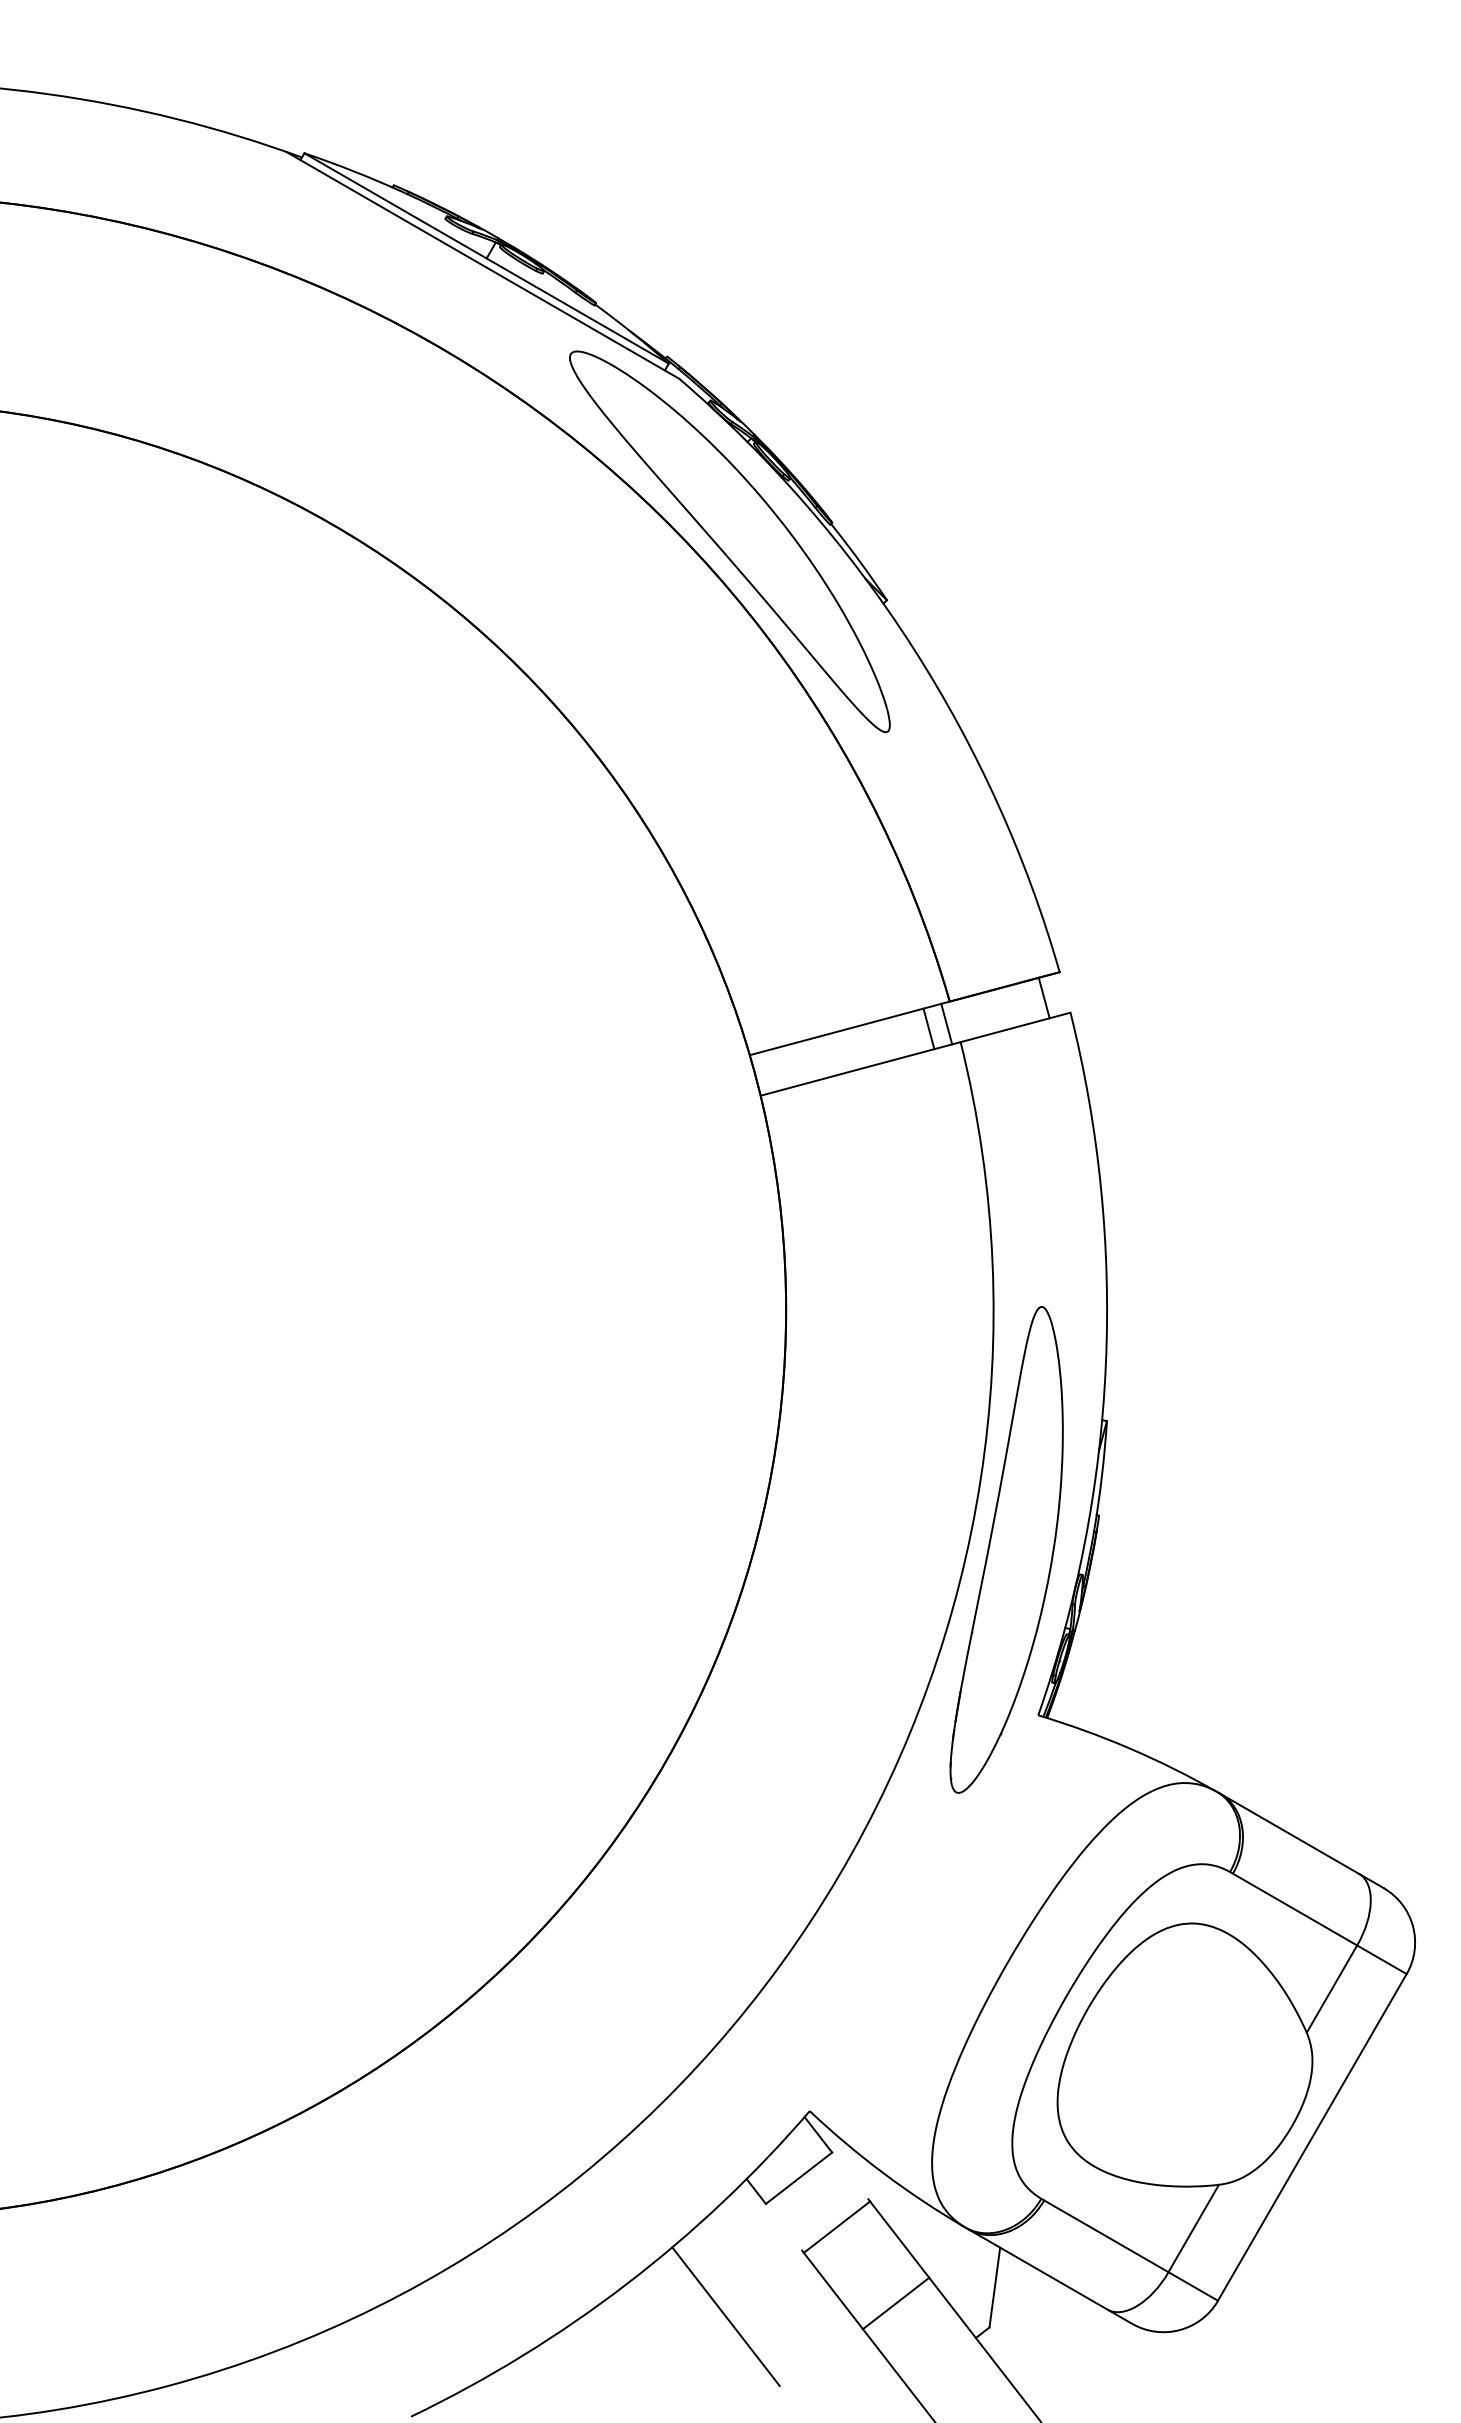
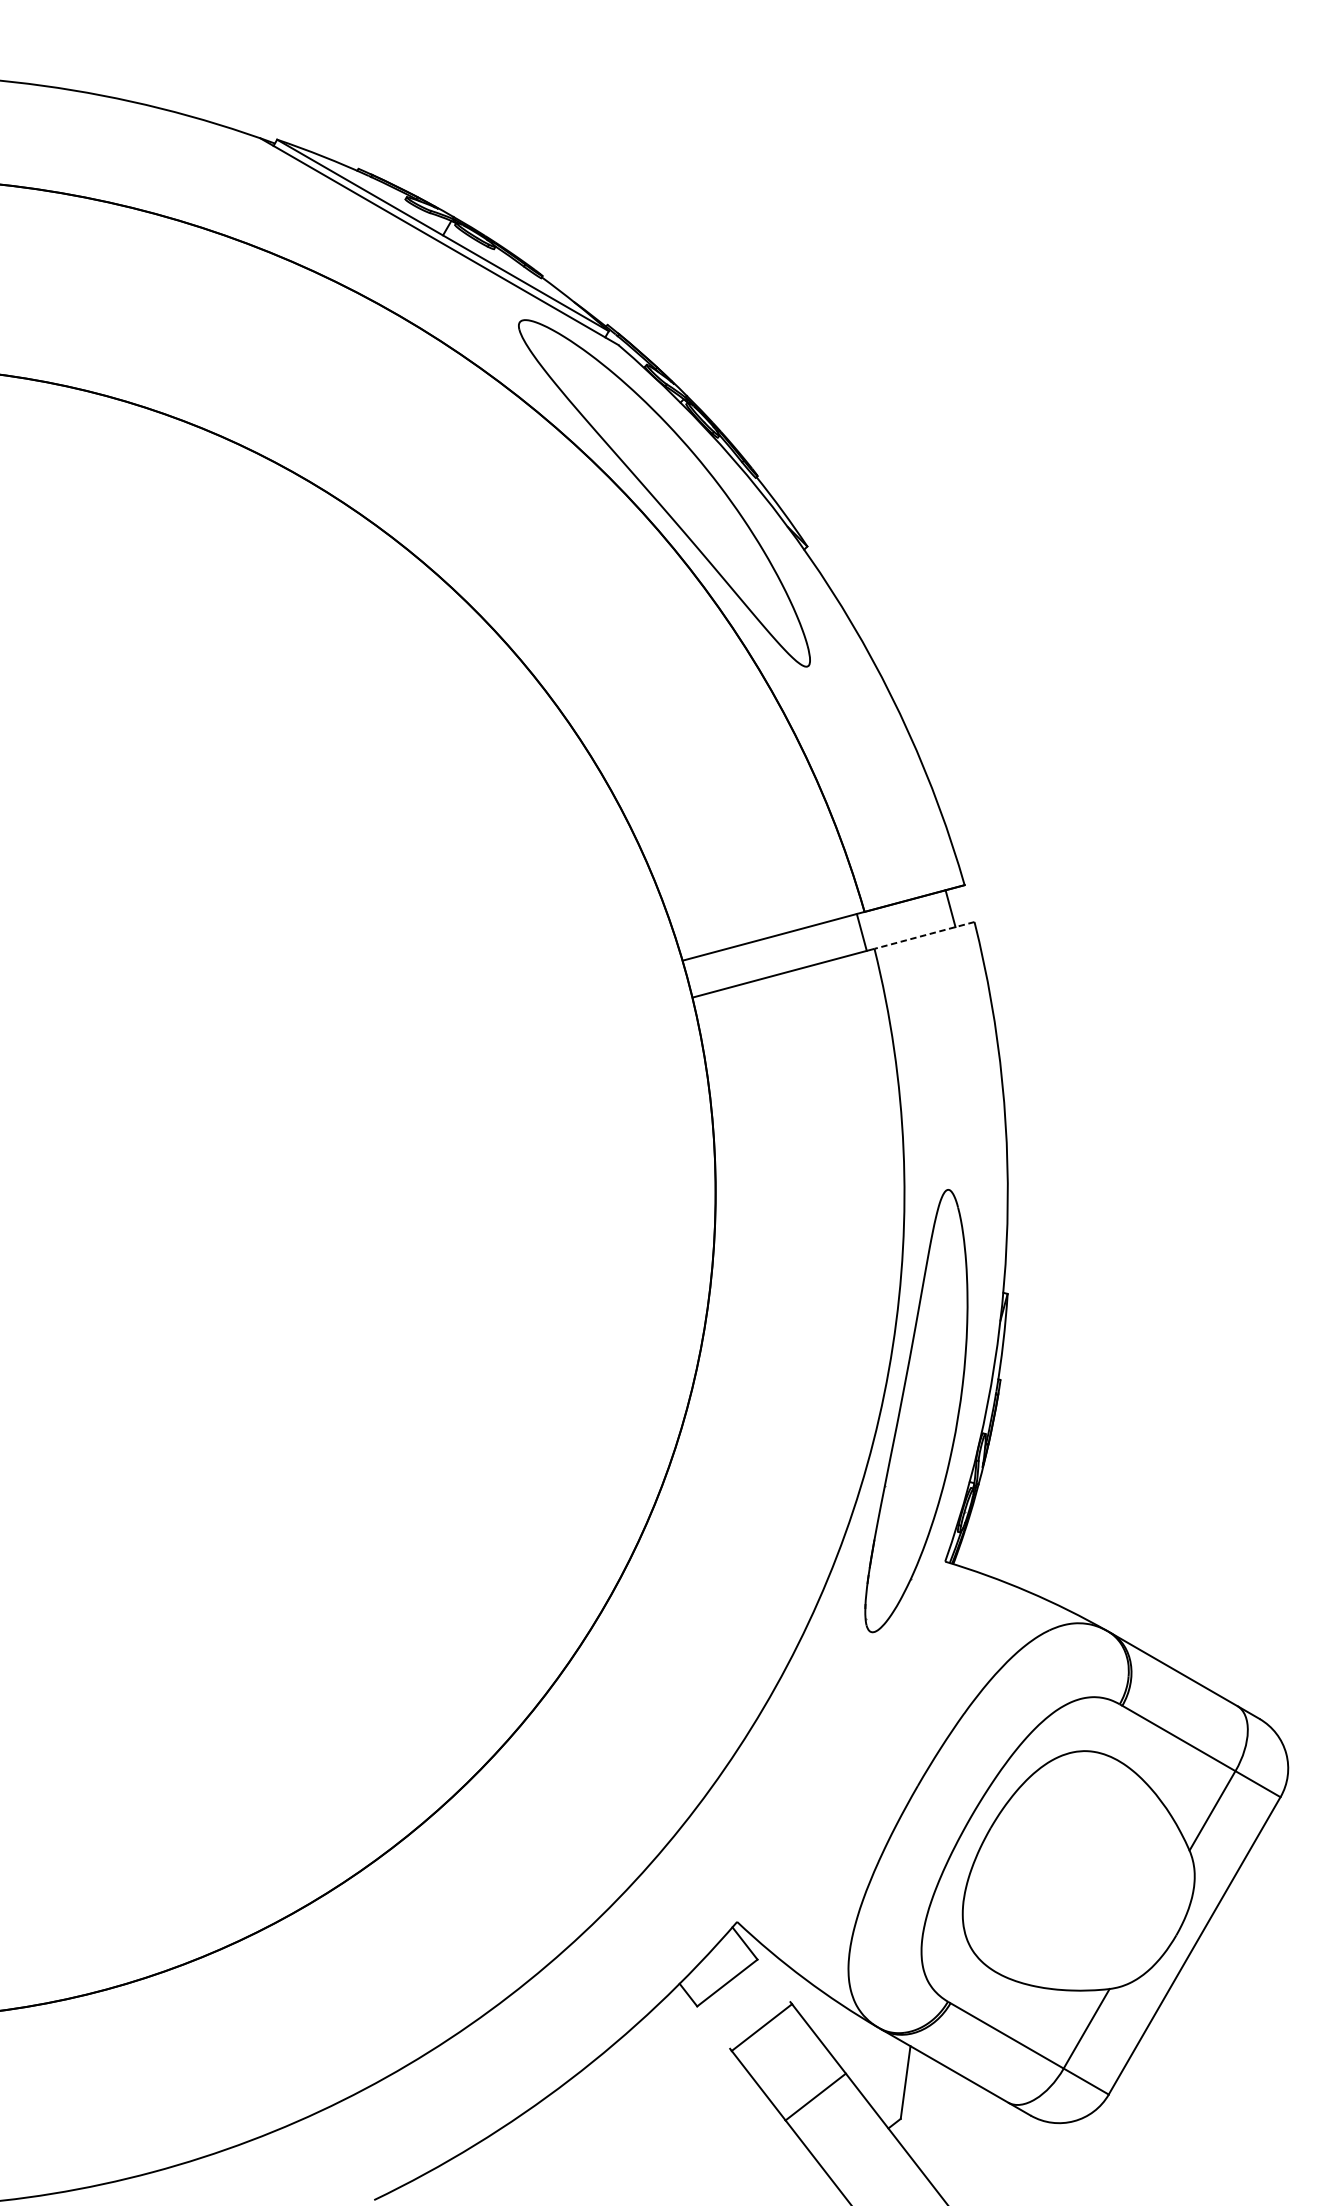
line: (1015, 1027) -> (924, 935), solid -> dashed
line: (928, 1028) -> (845, 936), removed
line: (725, 2316) -> (660, 2108), removed

